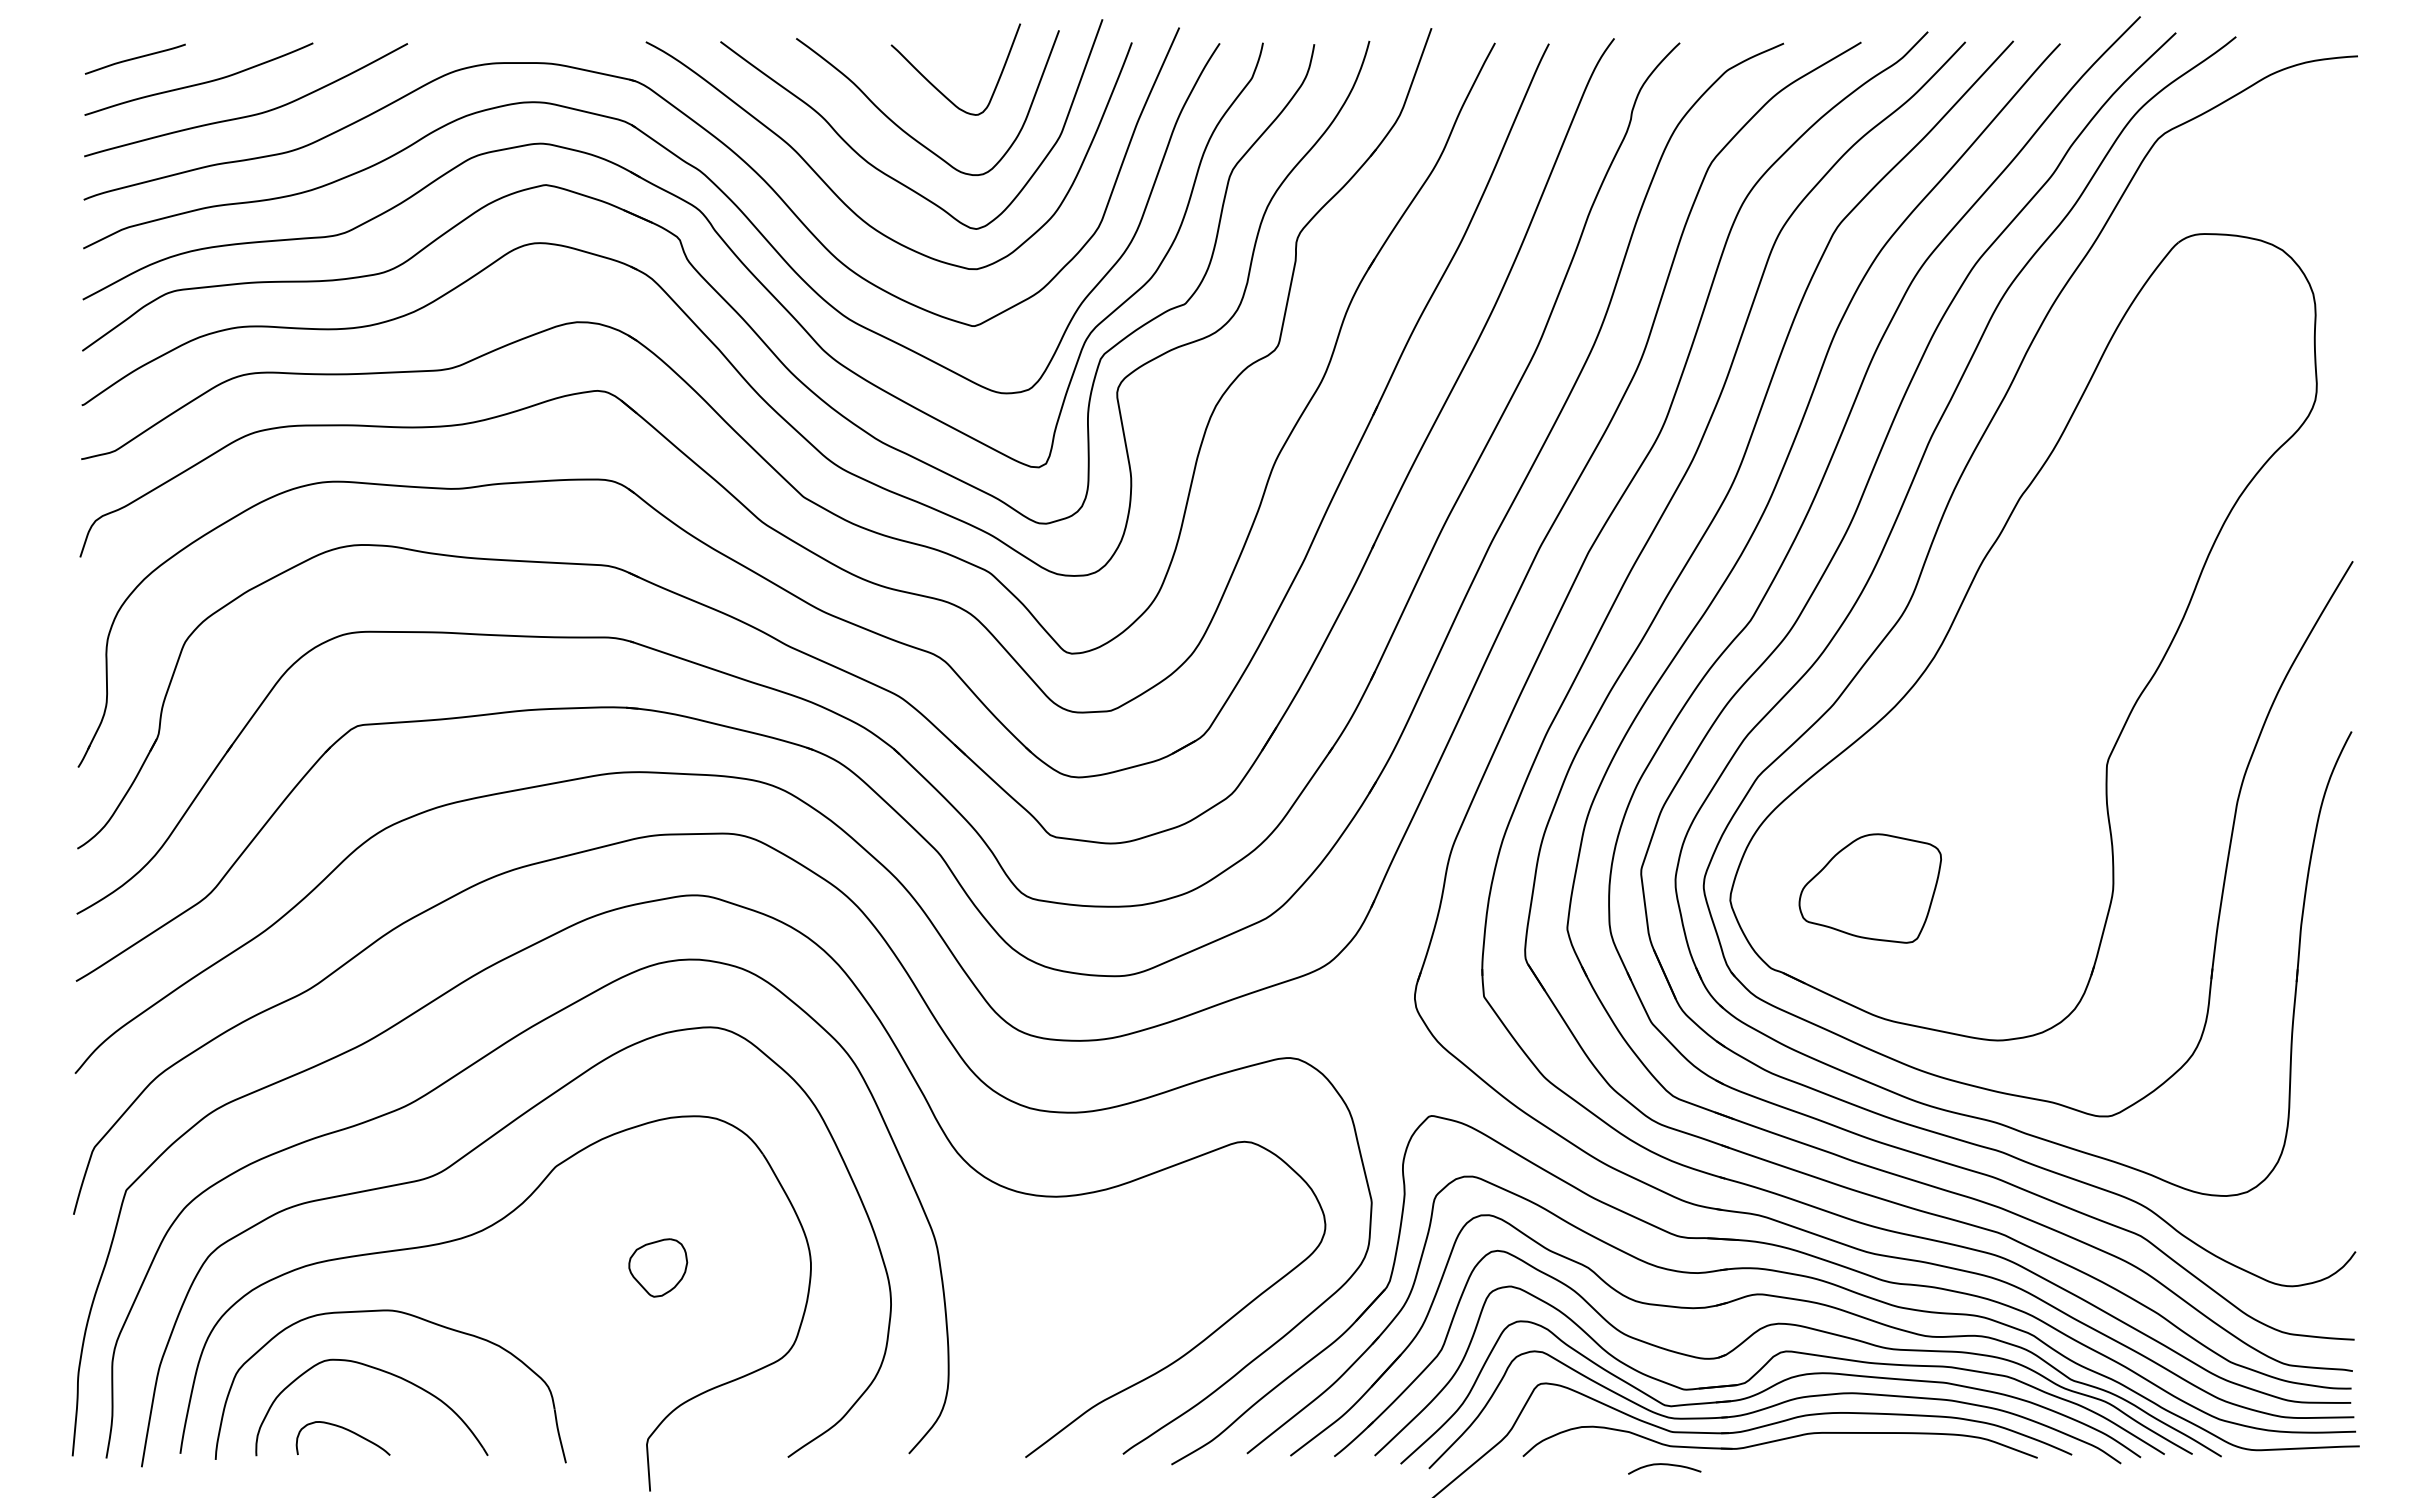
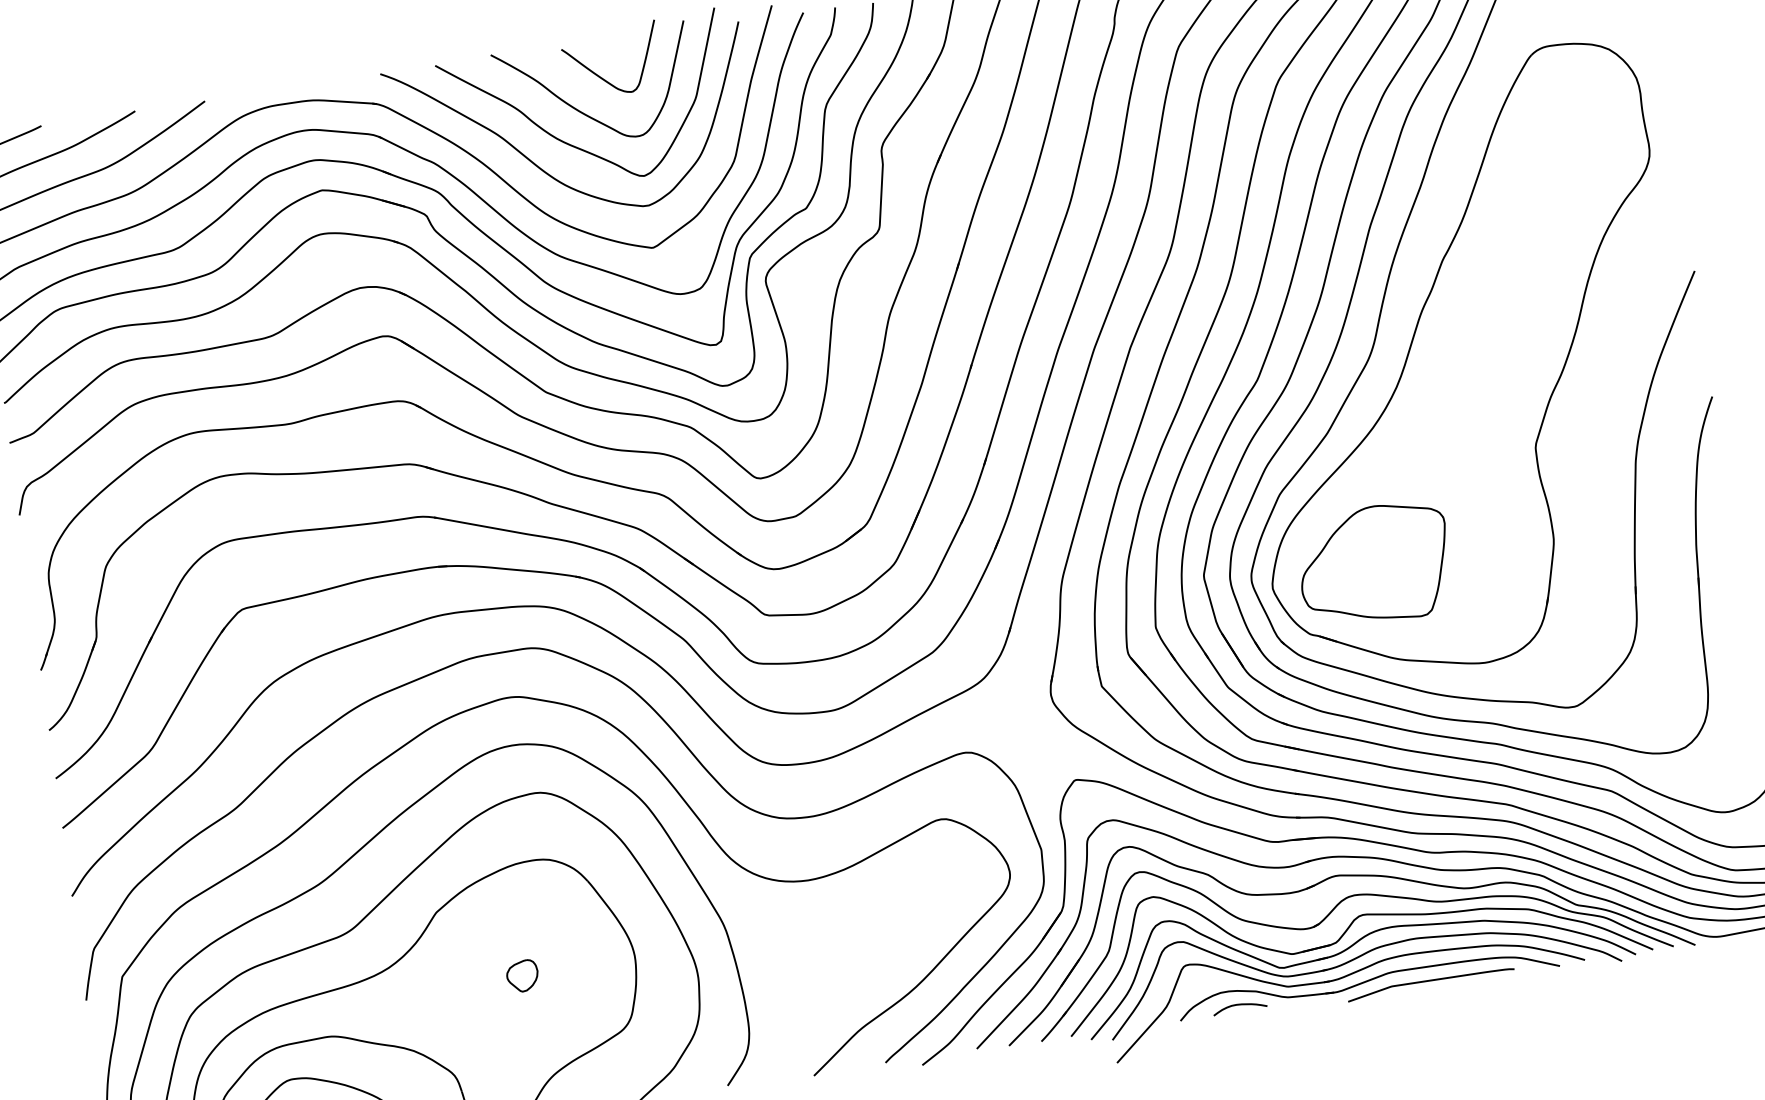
part: (1870, 888) -> (1374, 564), size x1.43
part: (657, 1267) -> (522, 975), size x0.71
curve: (1862, 1452) -> (1430, 981), added
curve: (1664, 1465) -> (1239, 1005), moved

